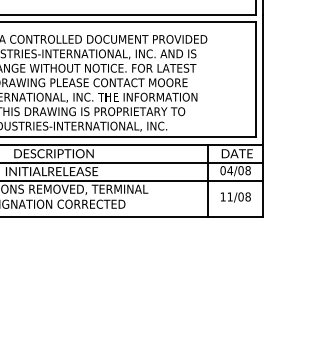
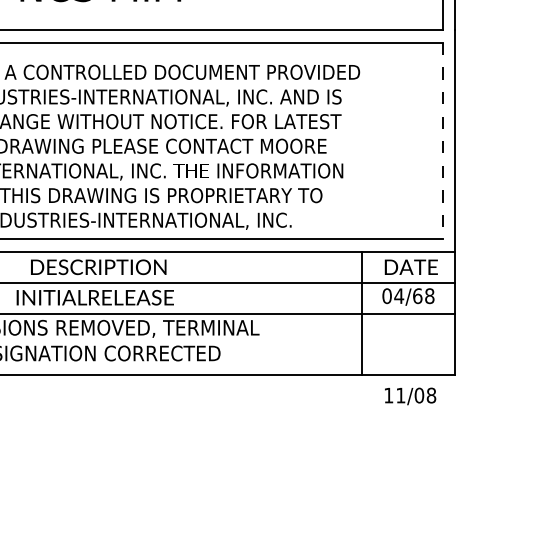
line: (255, 79) -> (442, 140), solid -> dashed
text: (240, 170) -> (416, 295), 04/08 -> 04/68
text: (235, 197) -> (409, 396), moved

